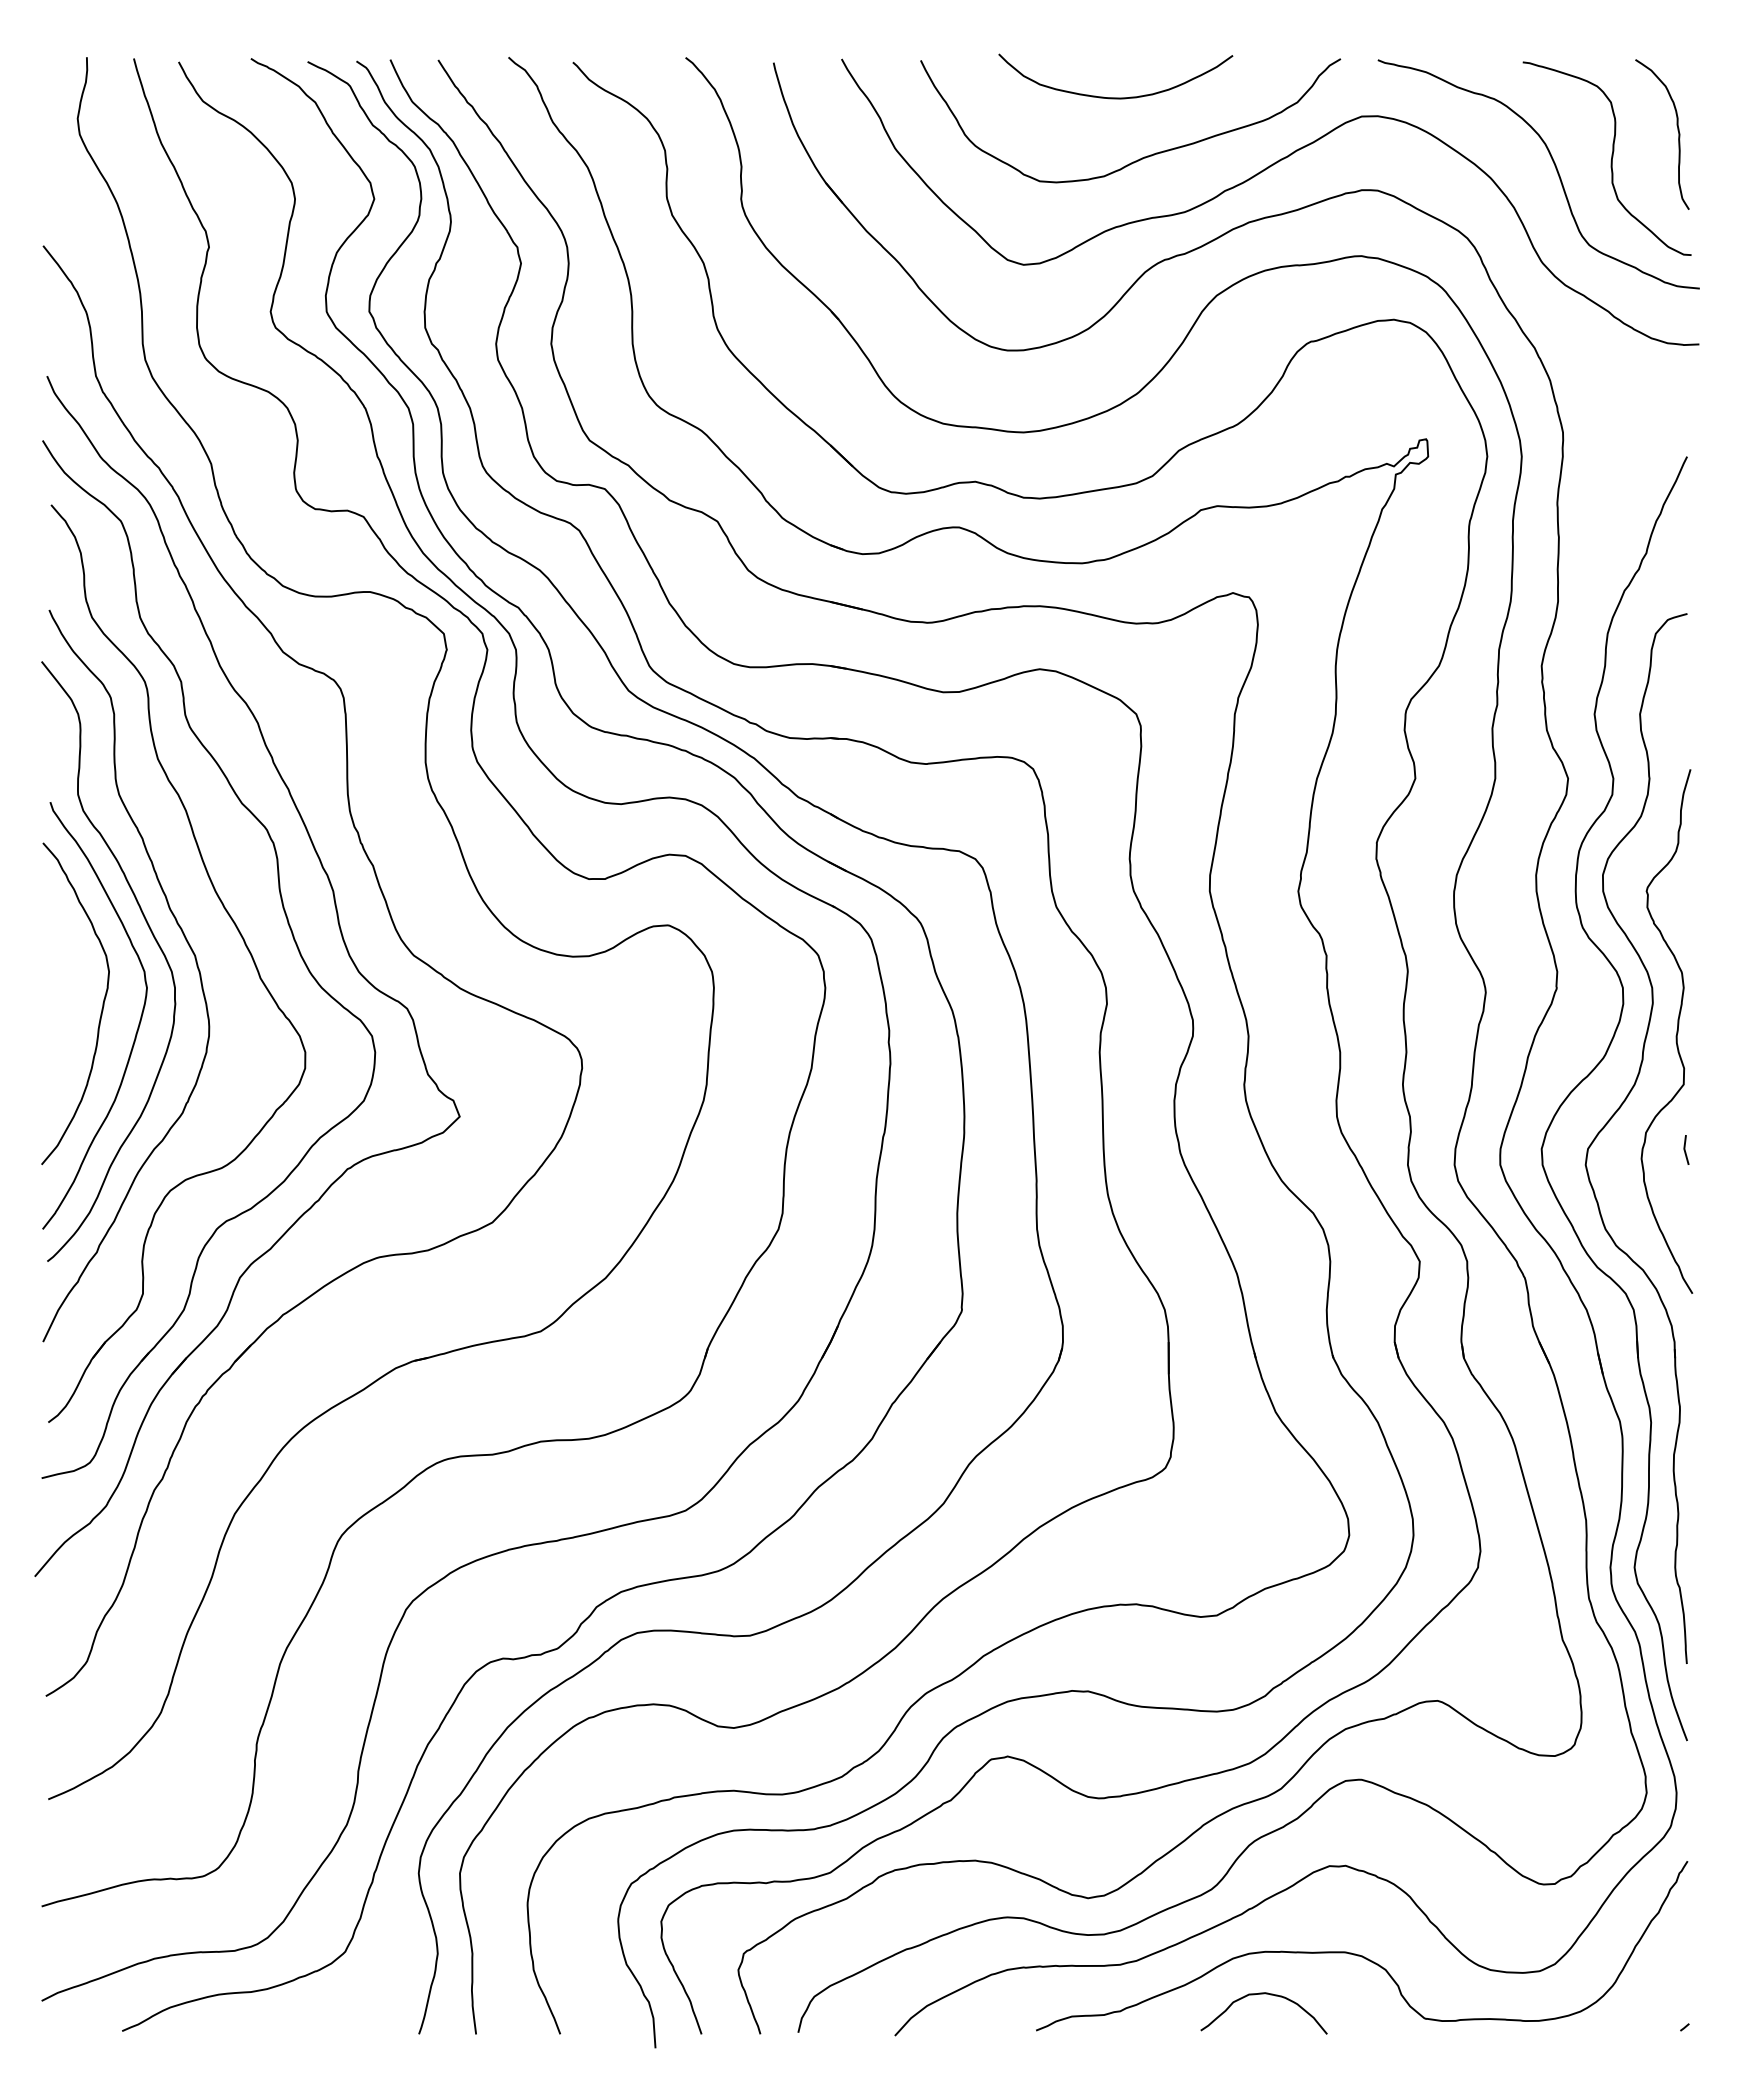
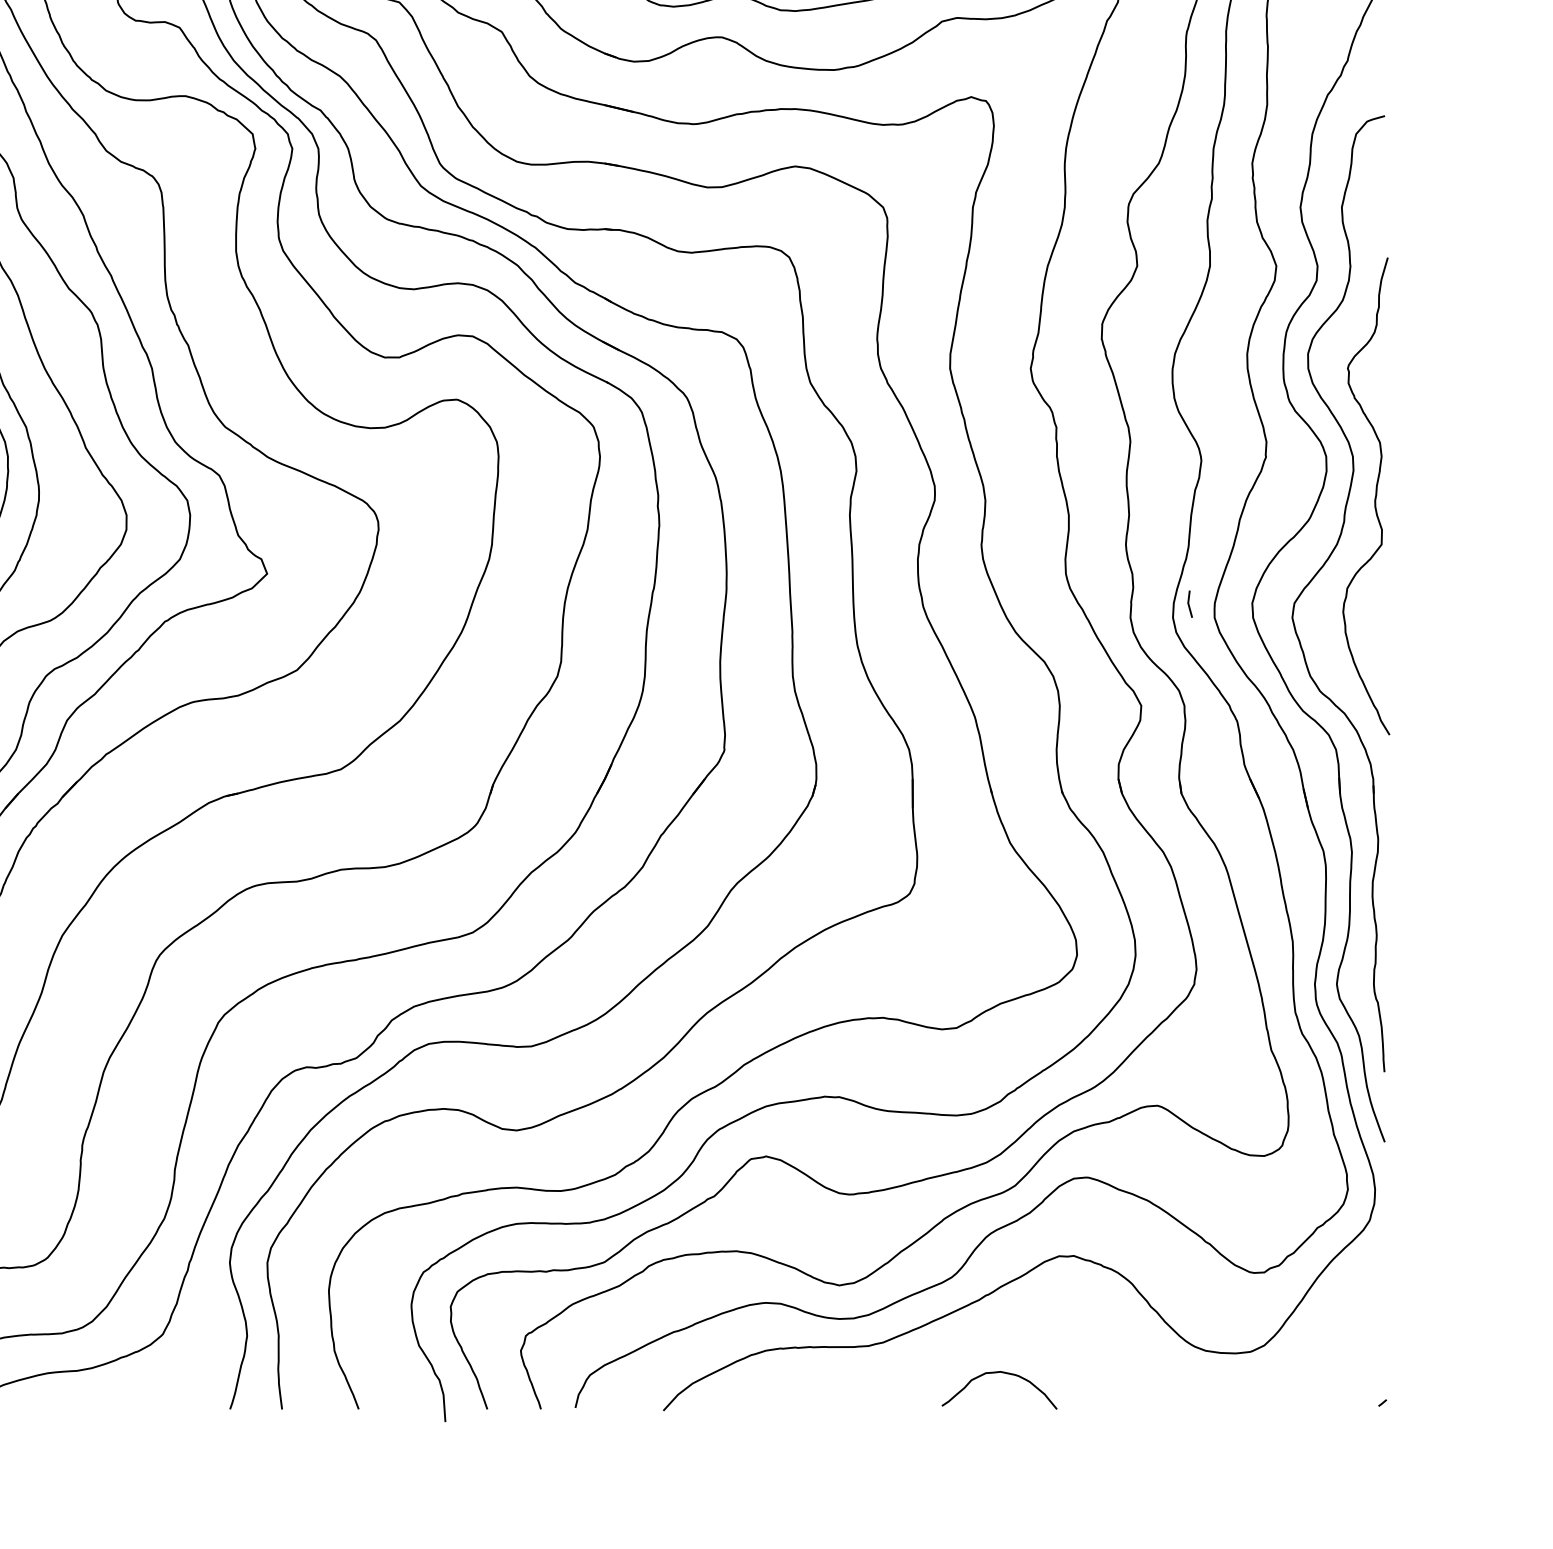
line: (1685, 1149) -> (1189, 603), moved
curve: (1359, 1954) -> (1086, 1336), removed

